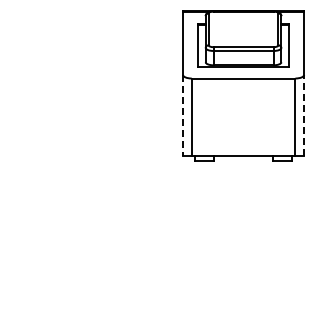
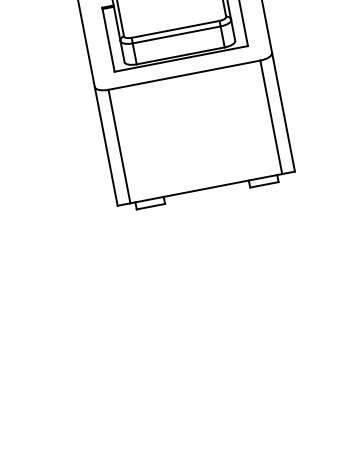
line: (182, 115) -> (105, 146), dashed -> solid
line: (304, 115) -> (284, 112), dashed -> solid

